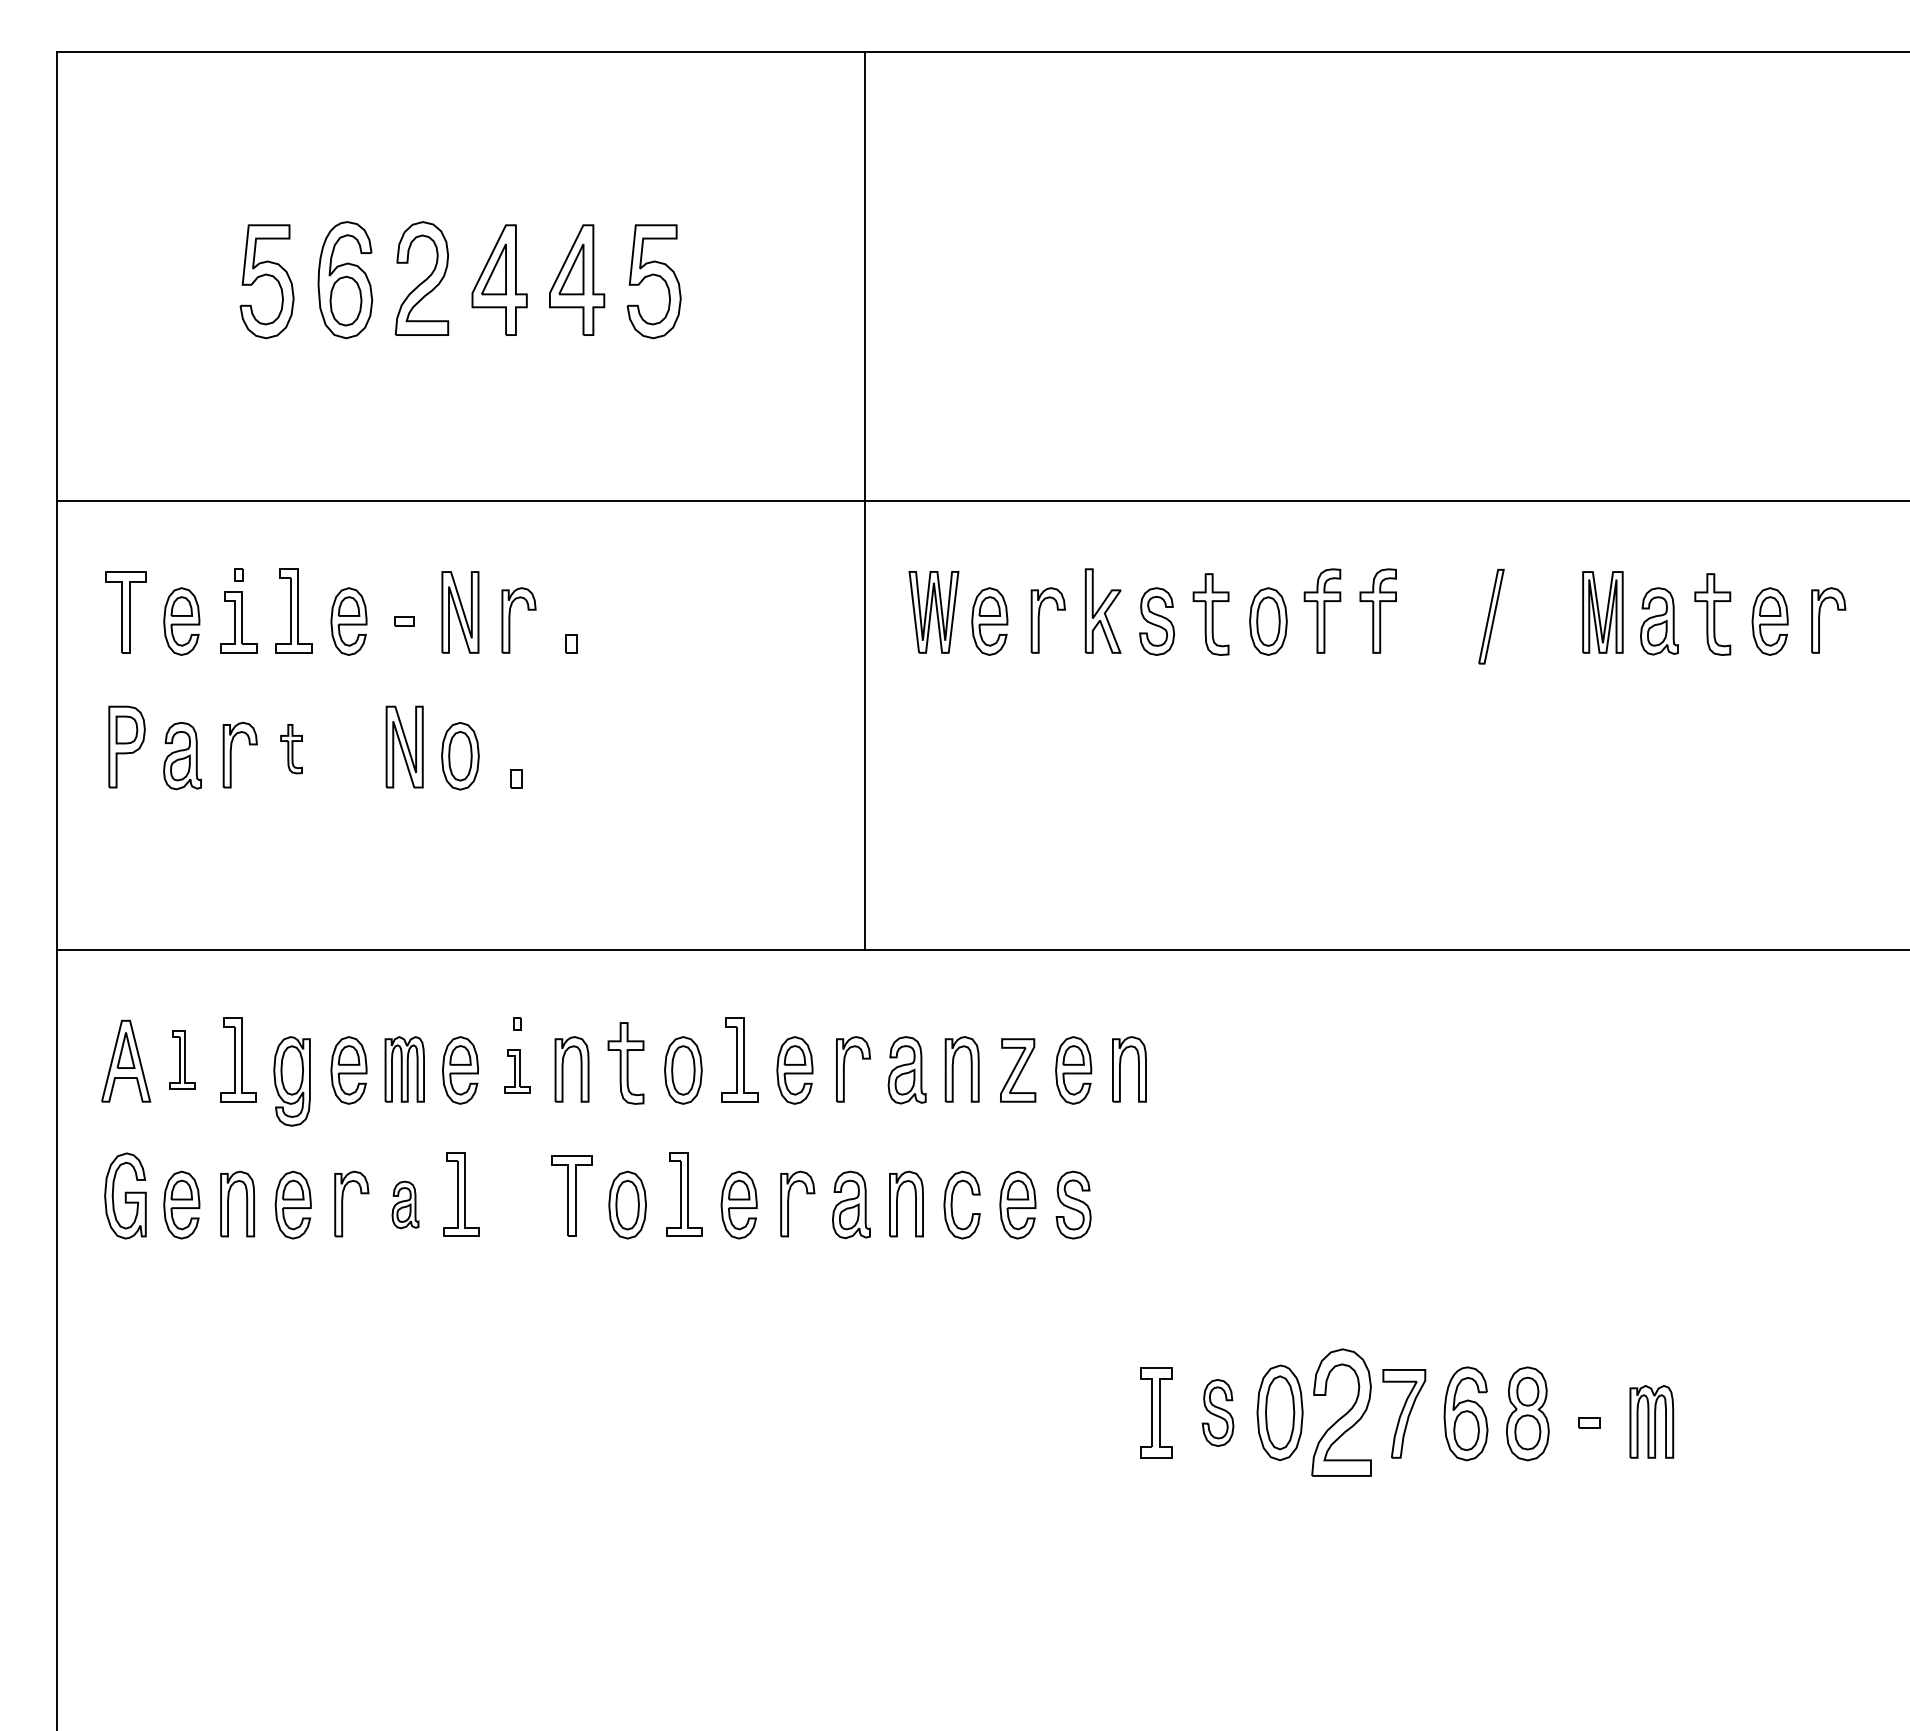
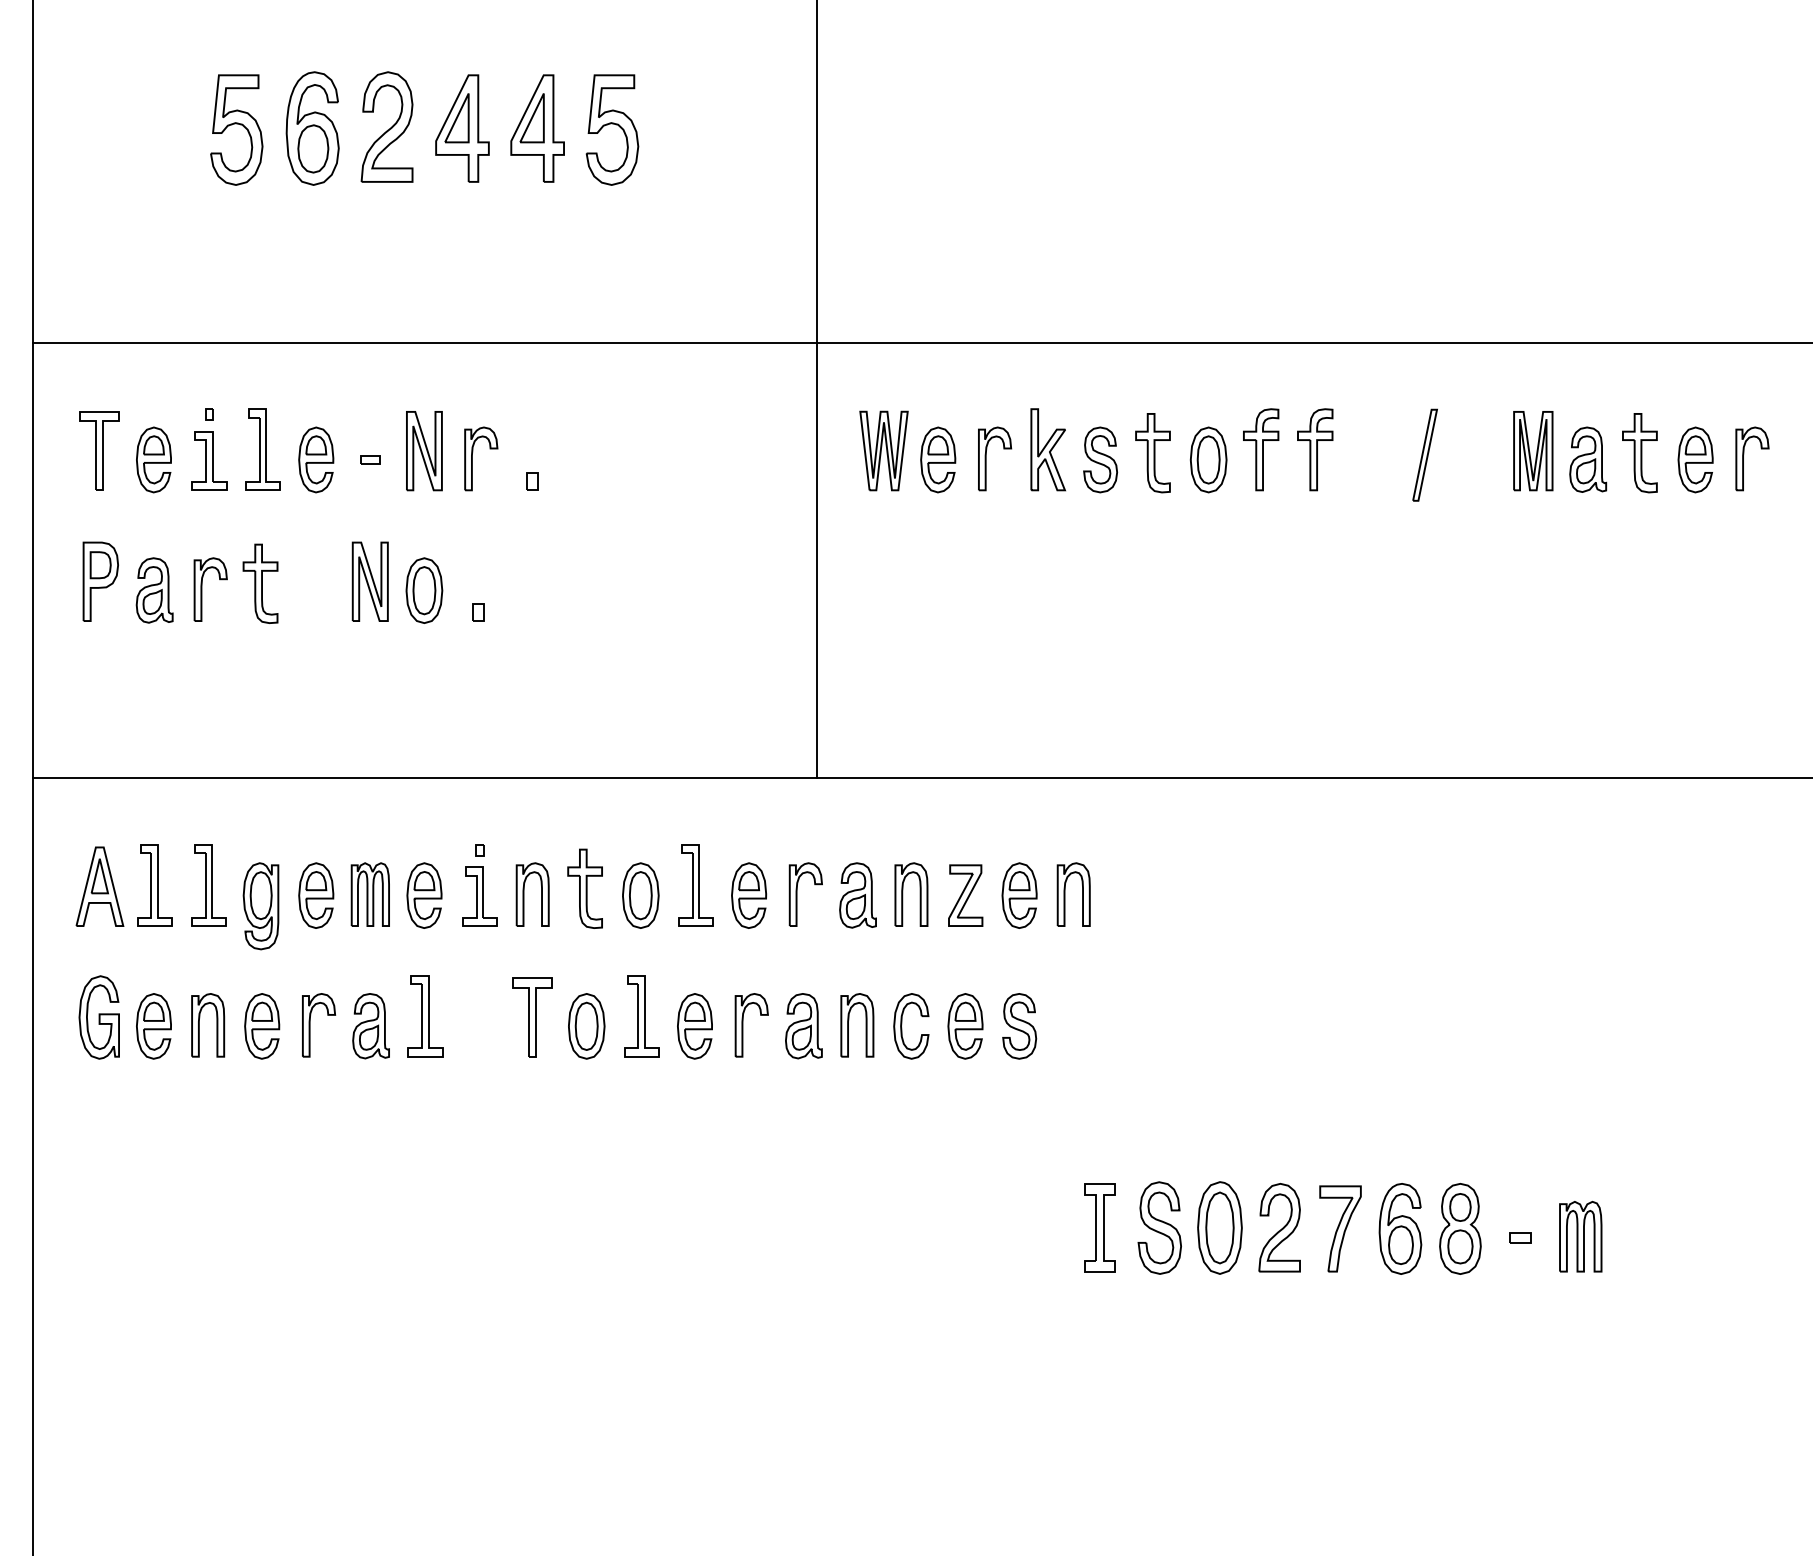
part: (291, 748) -> (260, 583), size x1.67
part: (182, 1059) -> (154, 885), size x1.43
part: (517, 1071) -> (479, 896), size x1.43
part: (405, 1204) -> (371, 1025), size x1.43
part: (1217, 1412) -> (1159, 1227), size x1.43
part: (1341, 1412) -> (1279, 1227), size x0.71

